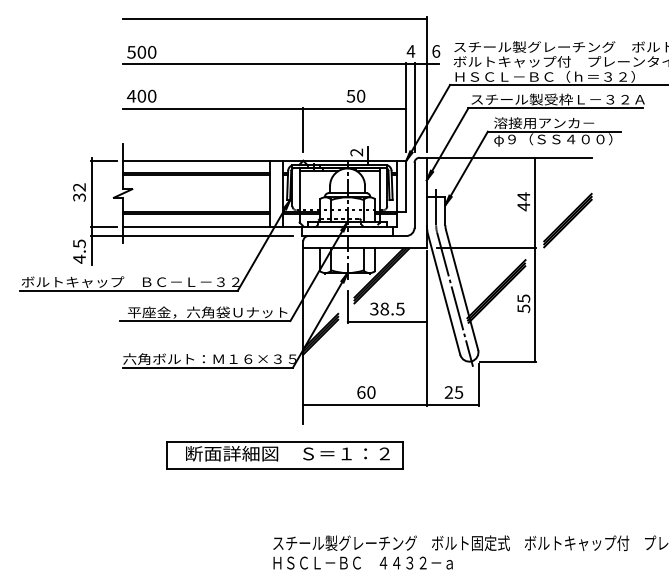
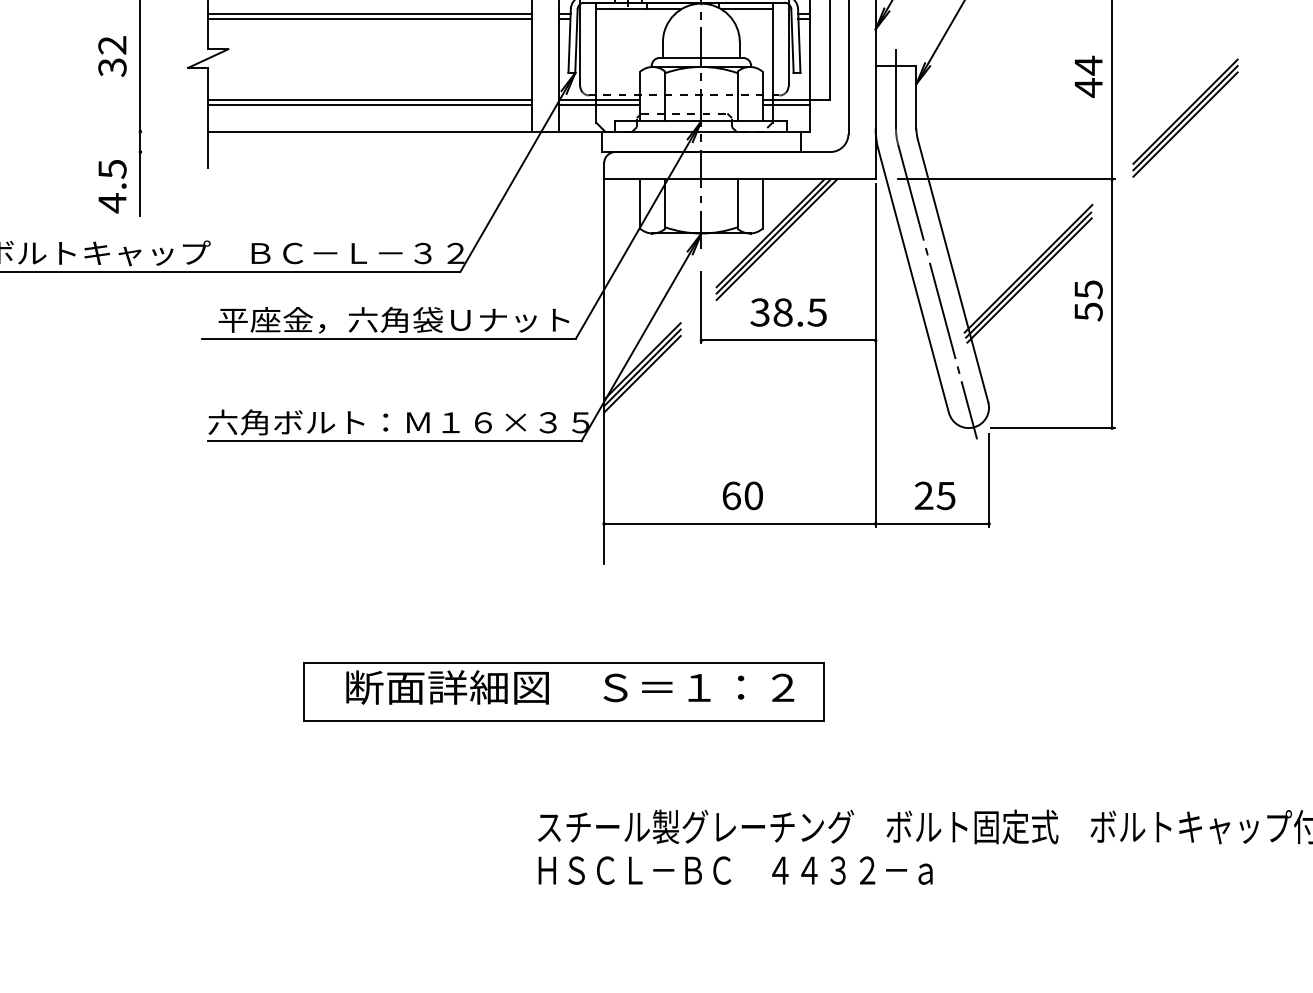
line: (103, 226) -> (165, 131), removed
line: (192, 236) -> (360, 153), removed
part: (284, 455) -> (562, 691), moved

